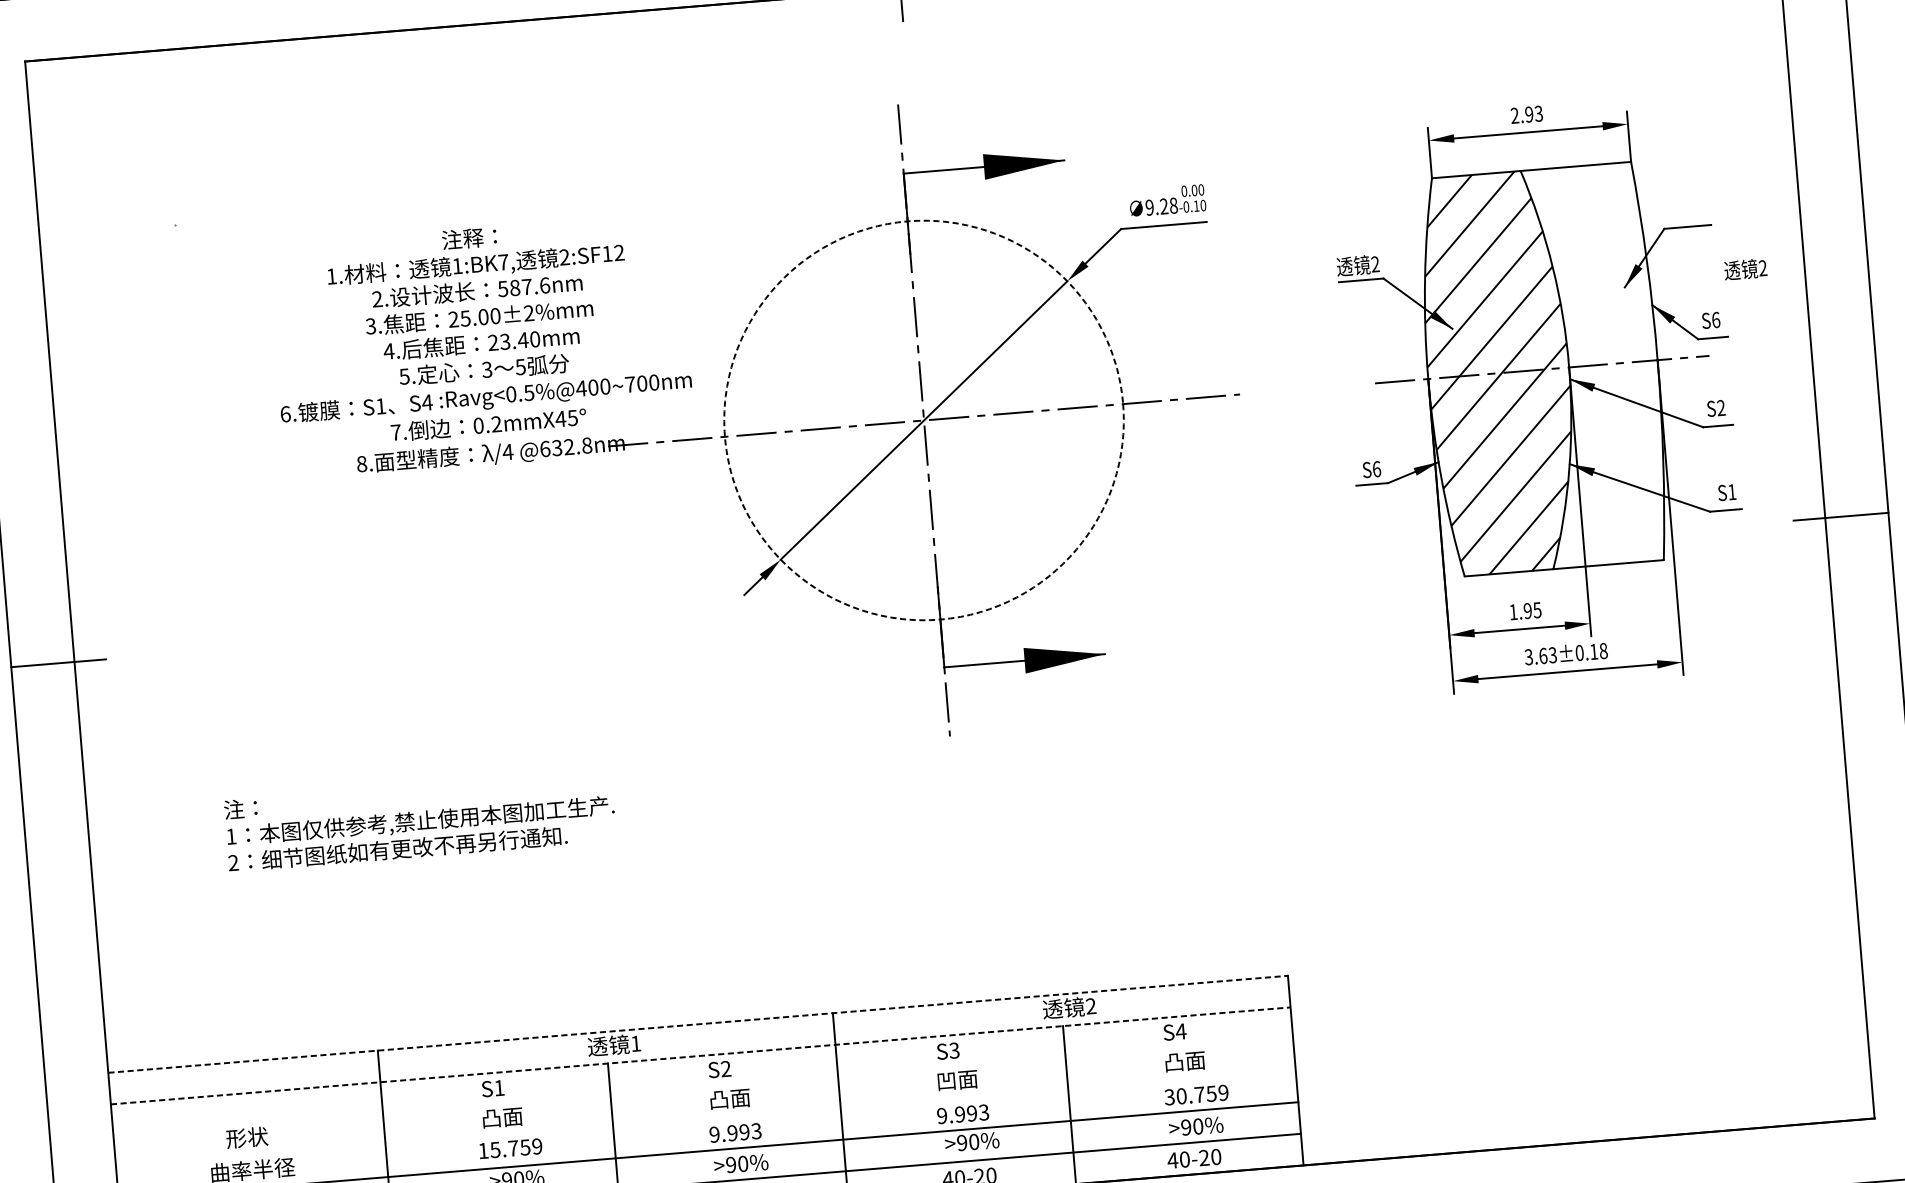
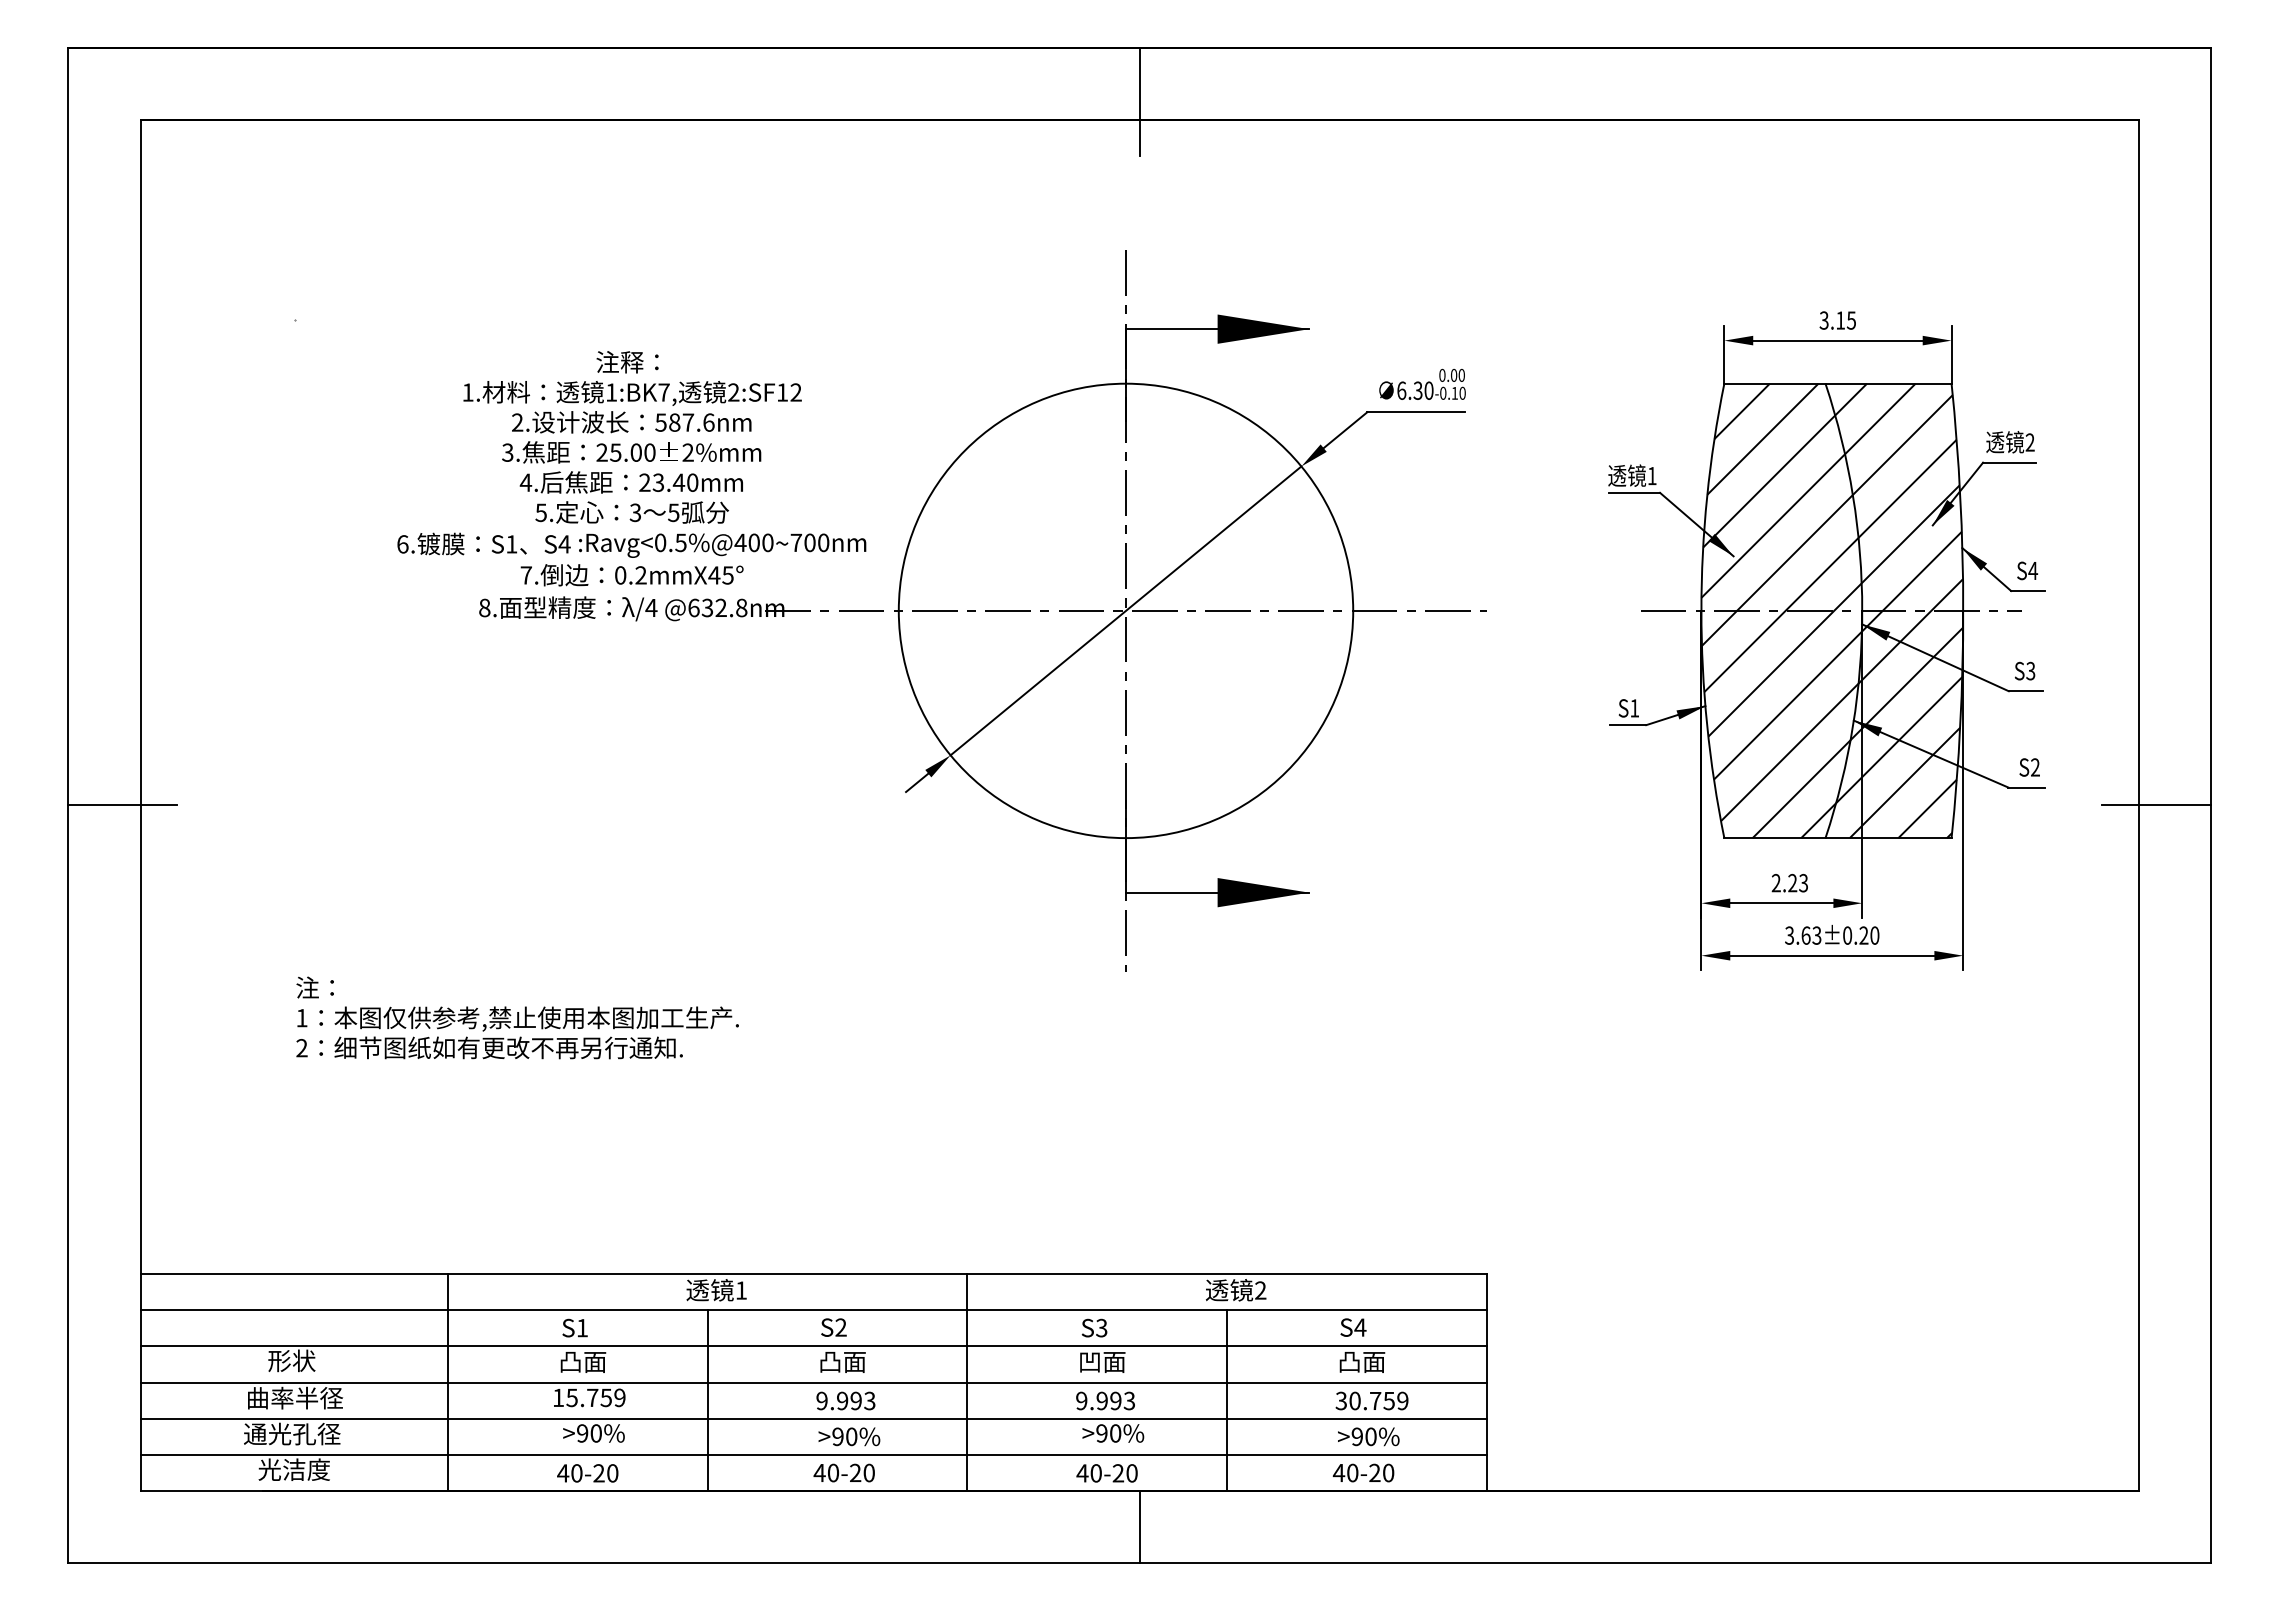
text: (1526, 114) -> (1837, 320), 2.93 -> 3.15
text: (1161, 206) -> (1415, 390), 9.28 -> 6.30
text: (1374, 263) -> (1651, 475), 2 -> 1
text: (1745, 269) -> (2010, 442), moved
text: (1716, 319) -> (2033, 570), S6 -> S4
hatch: (1597, 364) -> (1894, 610), added
text: (1720, 408) -> (2030, 671), S2 -> S3
circle: (923, 420) -> (1125, 610), dashed -> solid
text: (1376, 469) -> (1634, 708), S6 -> S1
text: (1732, 492) -> (2035, 767), S1 -> S2
text: (1524, 610) -> (1789, 882), 1.95 -> 2.23
text: (1598, 651) -> (1869, 935), 3.63±0.18 -> 3.63±0.20
line: (698, 1024) -> (814, 1274), dashed -> solid
line: (701, 1055) -> (814, 1310), dashed -> solid
line: (703, 1087) -> (813, 1346), added
line: (705, 1119) -> (813, 1382), added

